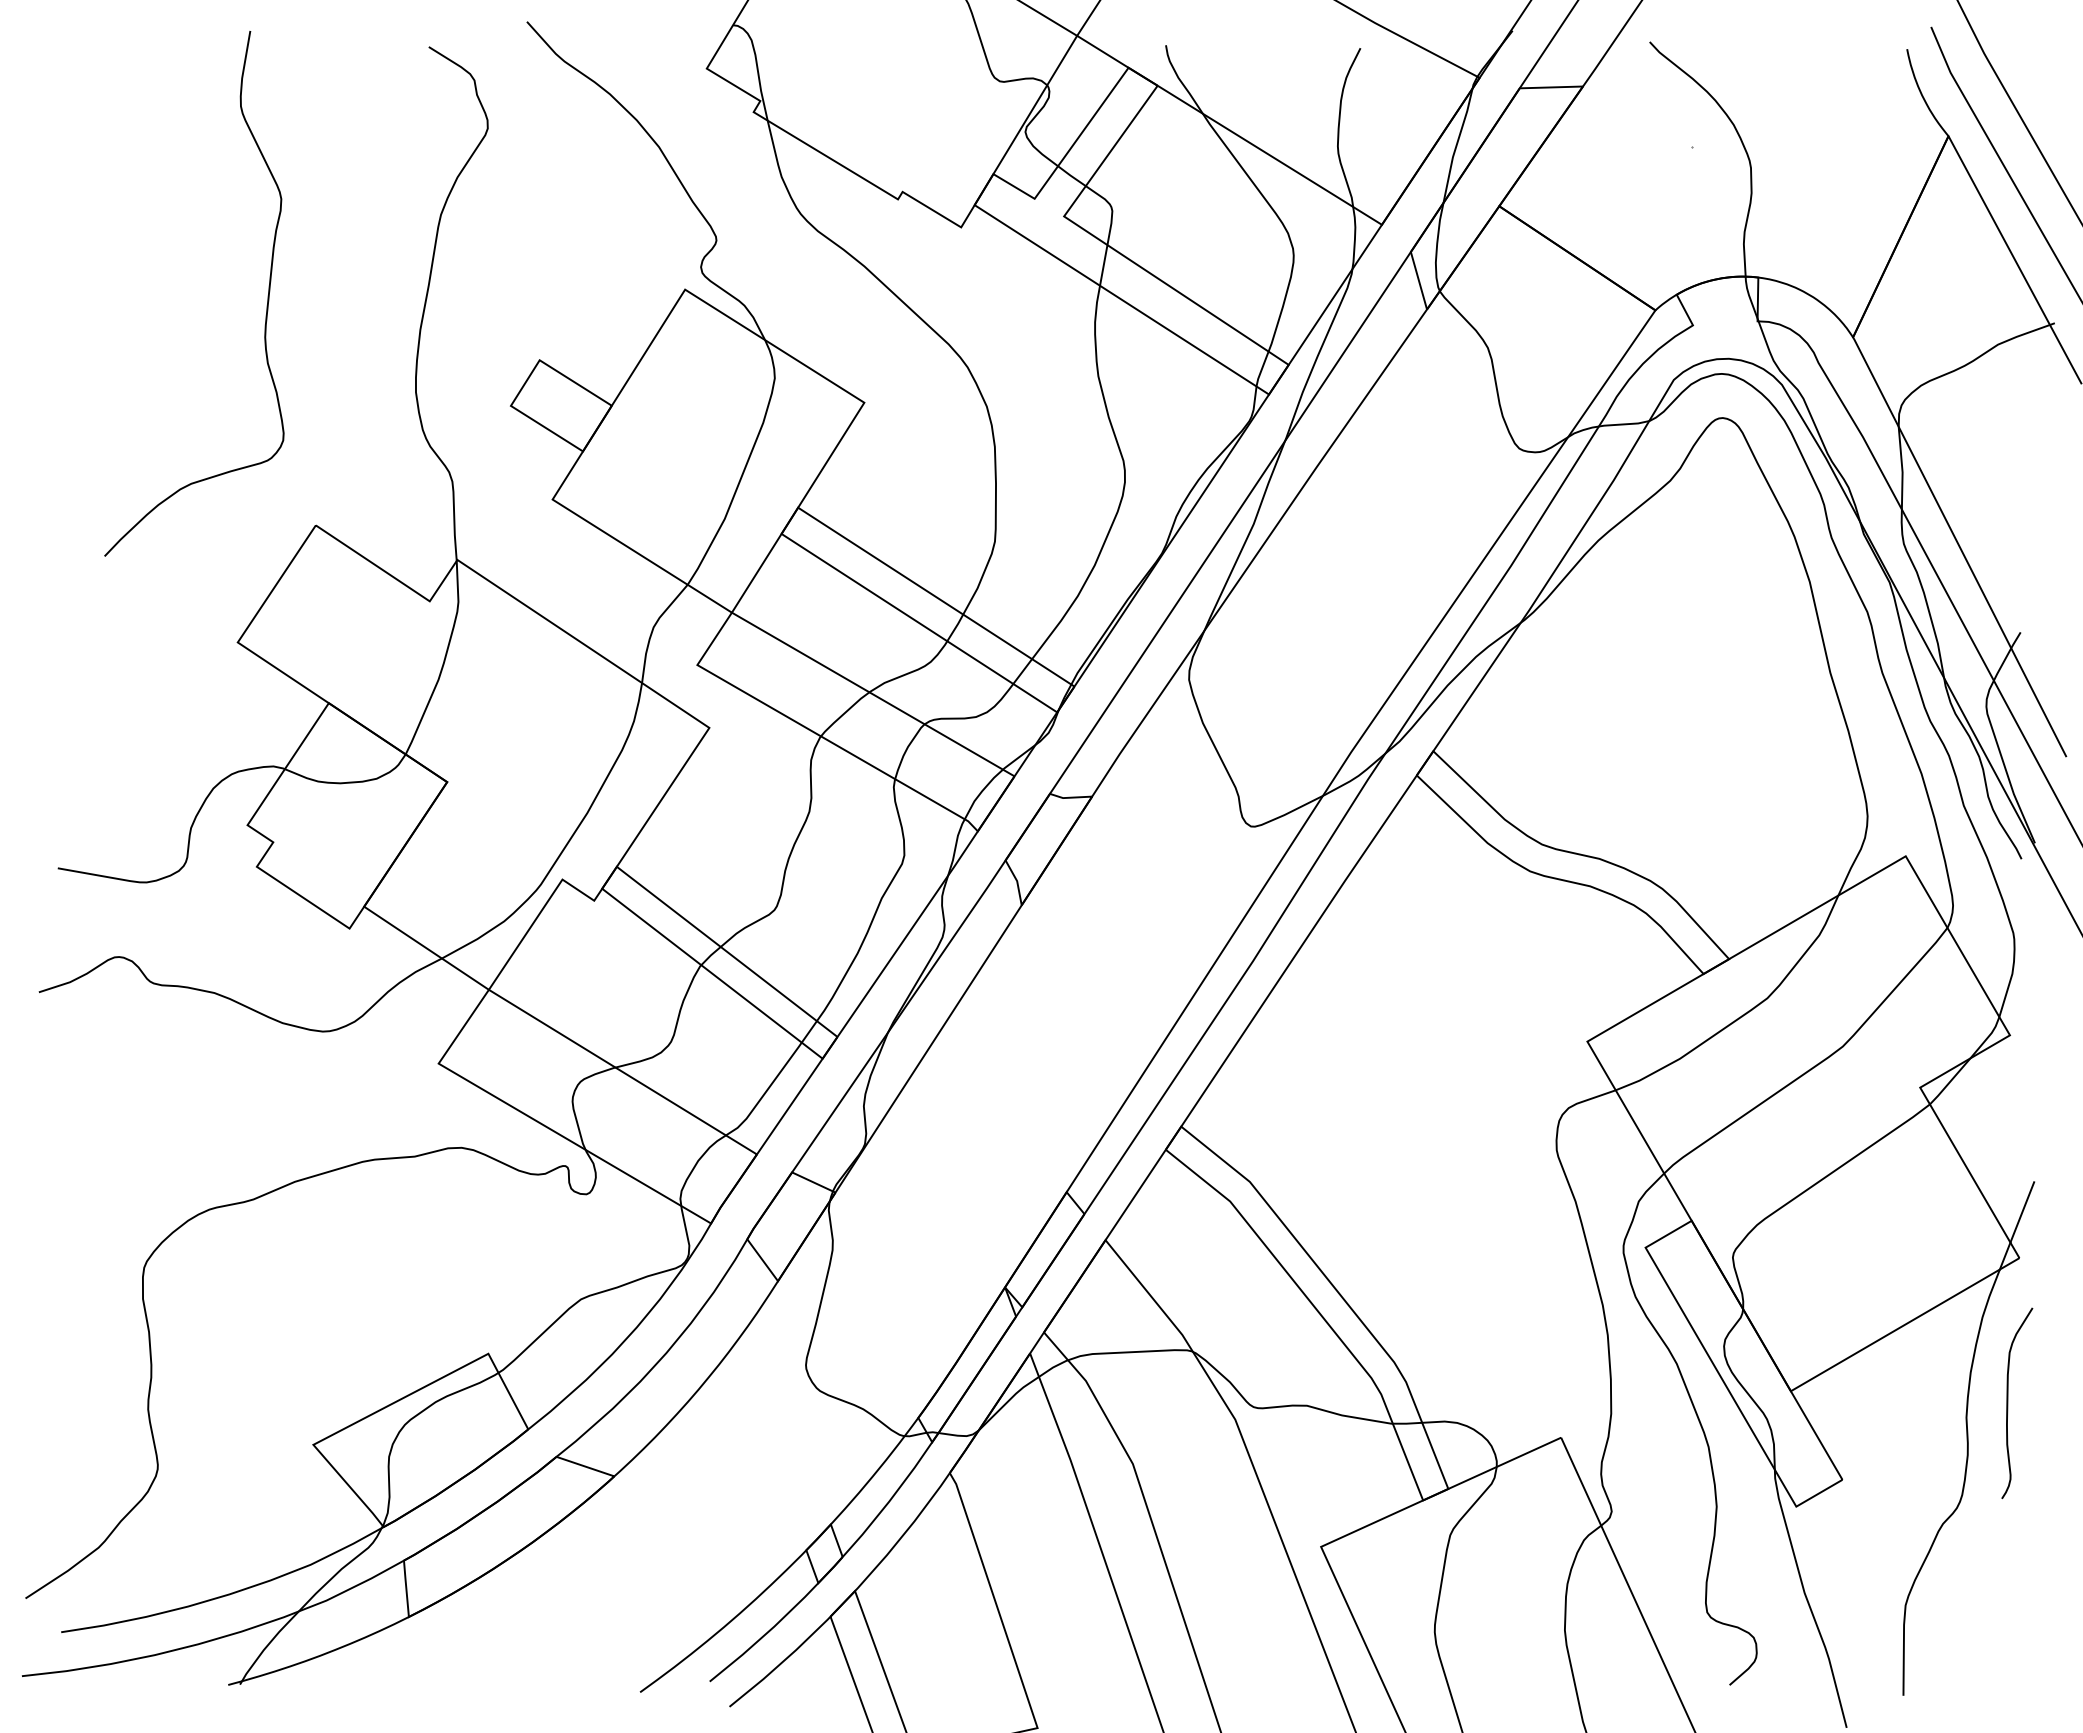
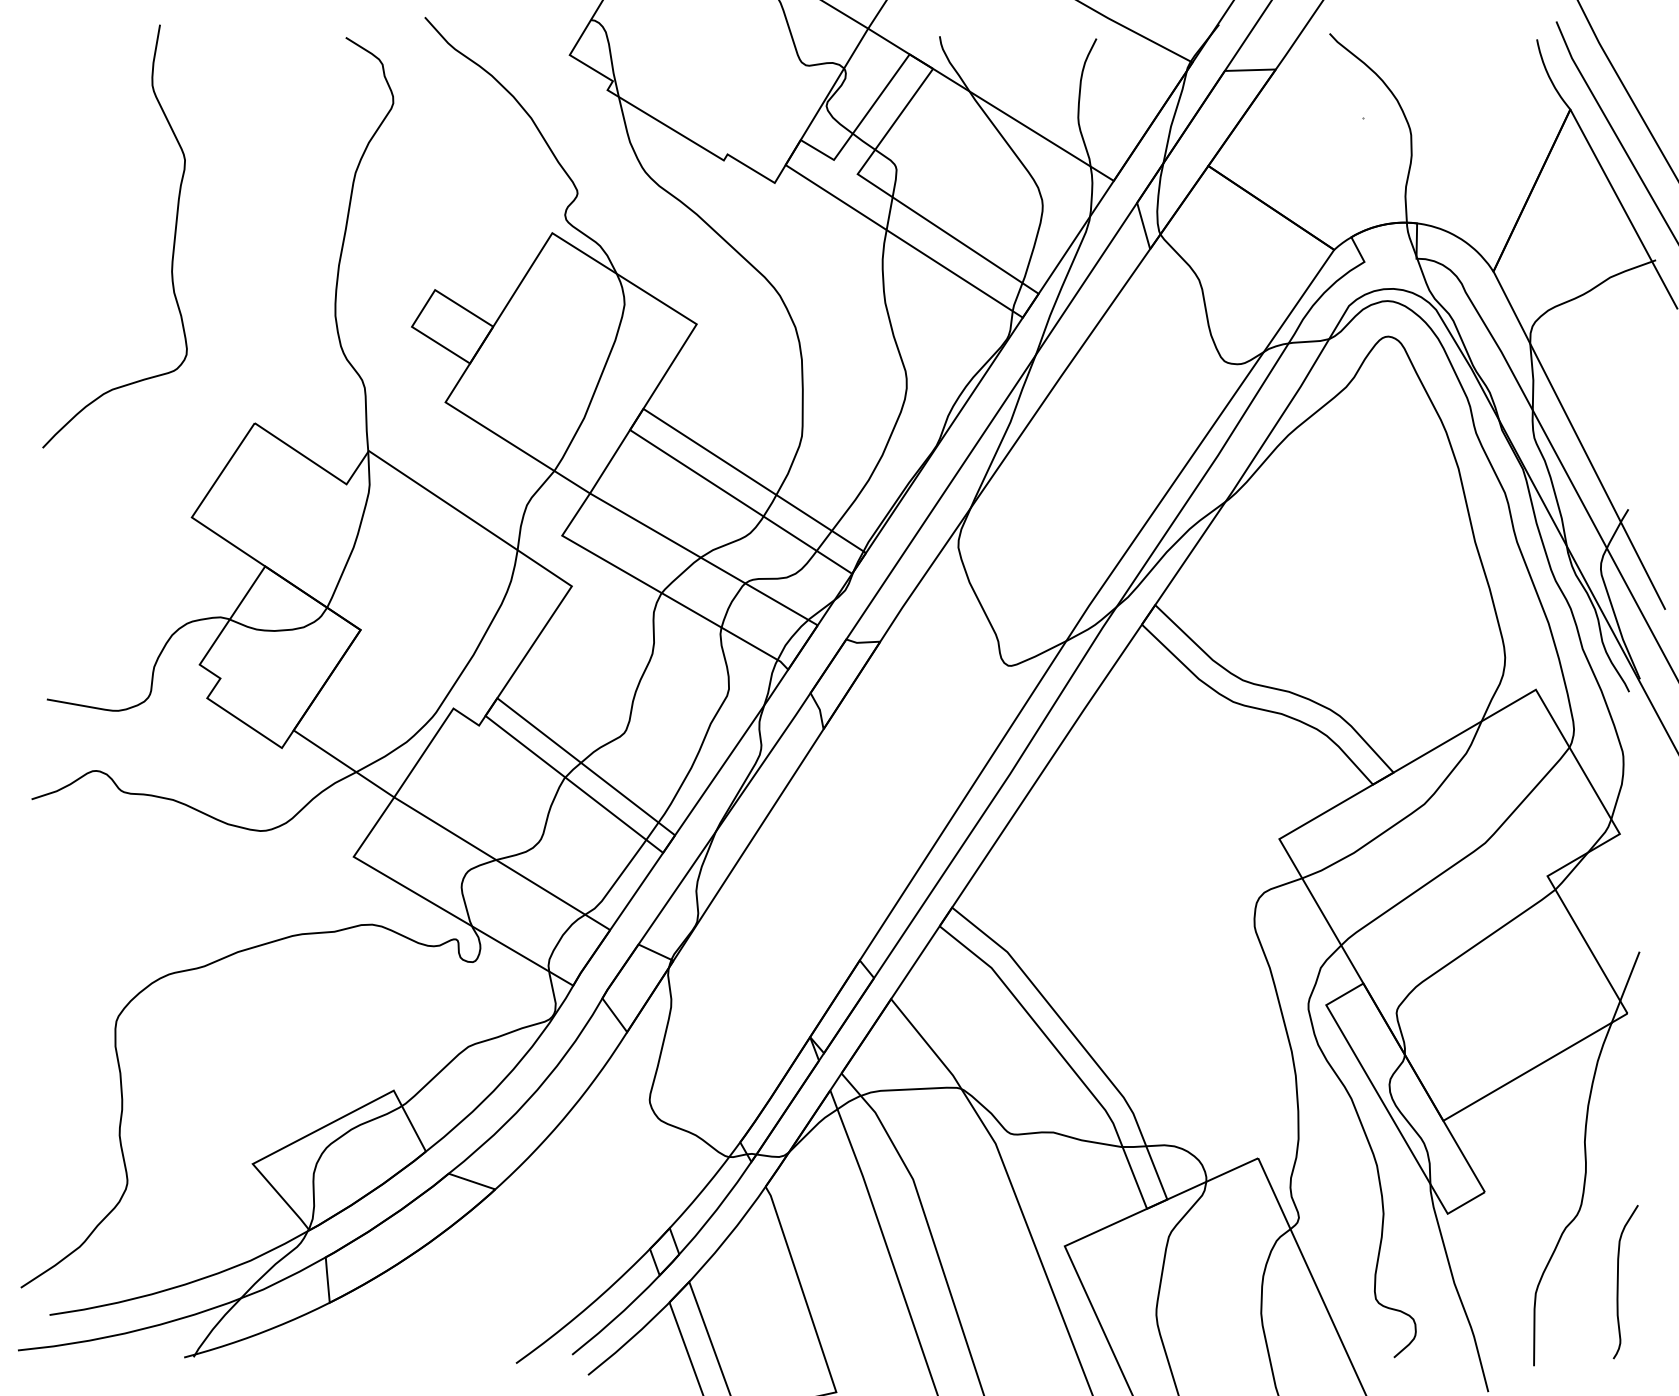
curve: (266, 305) -> (173, 245), moved
curve: (2008, 1403) -> (1618, 1282), moved

